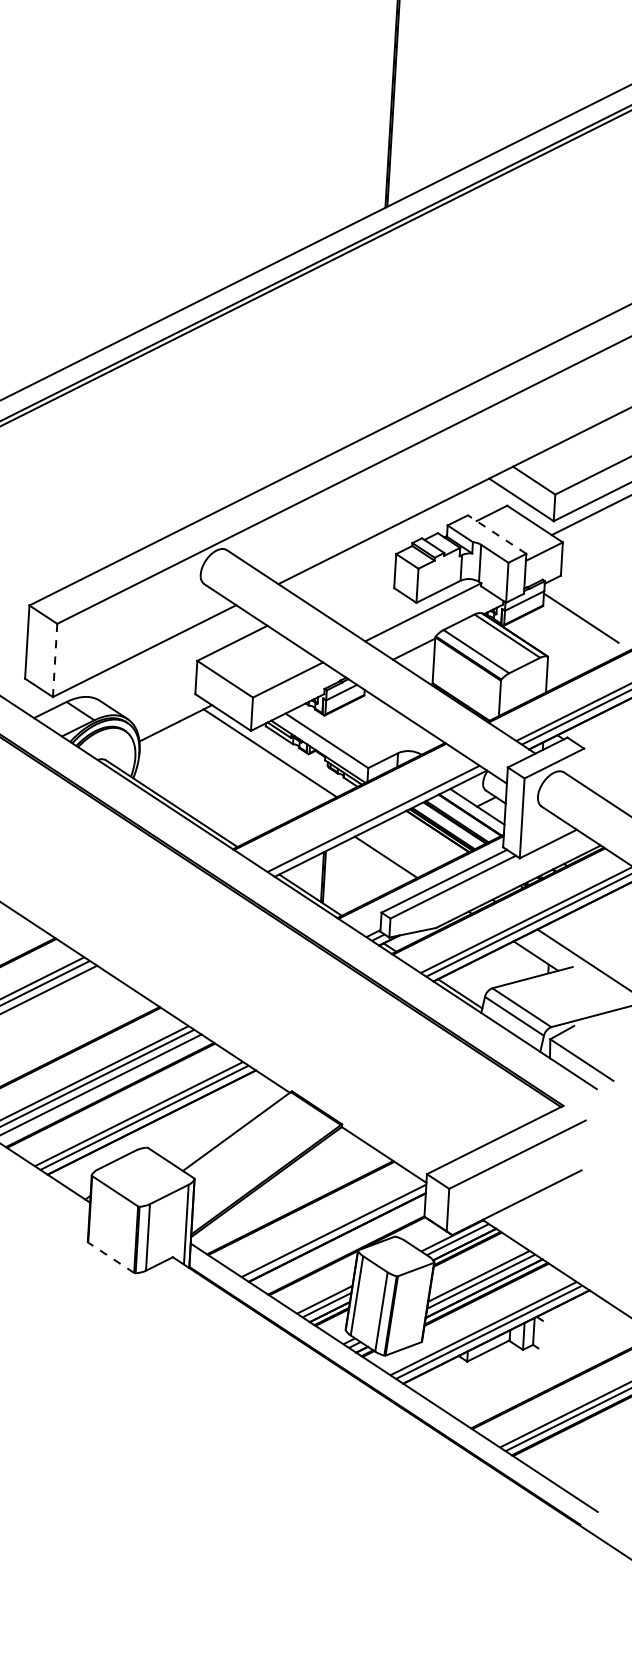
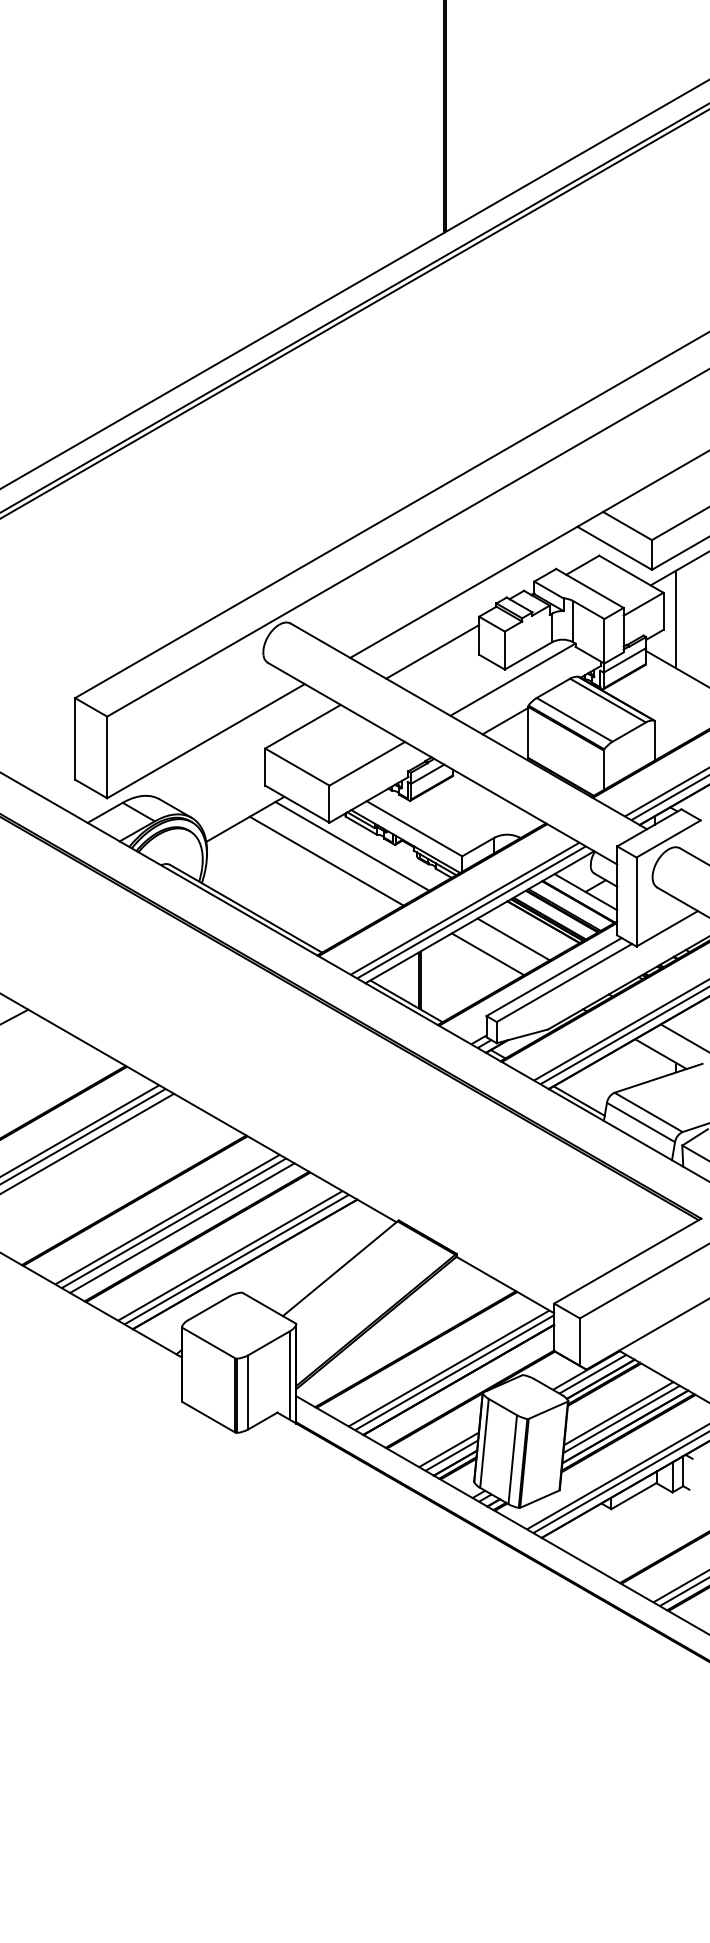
line: (496, 534) -> (589, 588), dashed -> solid
line: (572, 567) -> (675, 619), added
line: (352, 582) -> (432, 651), added
line: (55, 660) -> (107, 757), dashed -> solid
line: (246, 764) -> (326, 860), added
line: (367, 814) -> (464, 908), added
line: (409, 845) -> (513, 939), added
line: (328, 1226) -> (448, 1368), added
line: (110, 1257) -> (208, 1417), dashed -> solid

